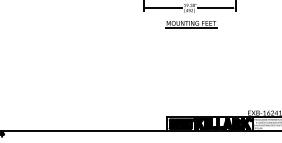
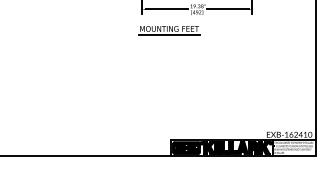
part: (191, 24) -> (169, 30), moved

